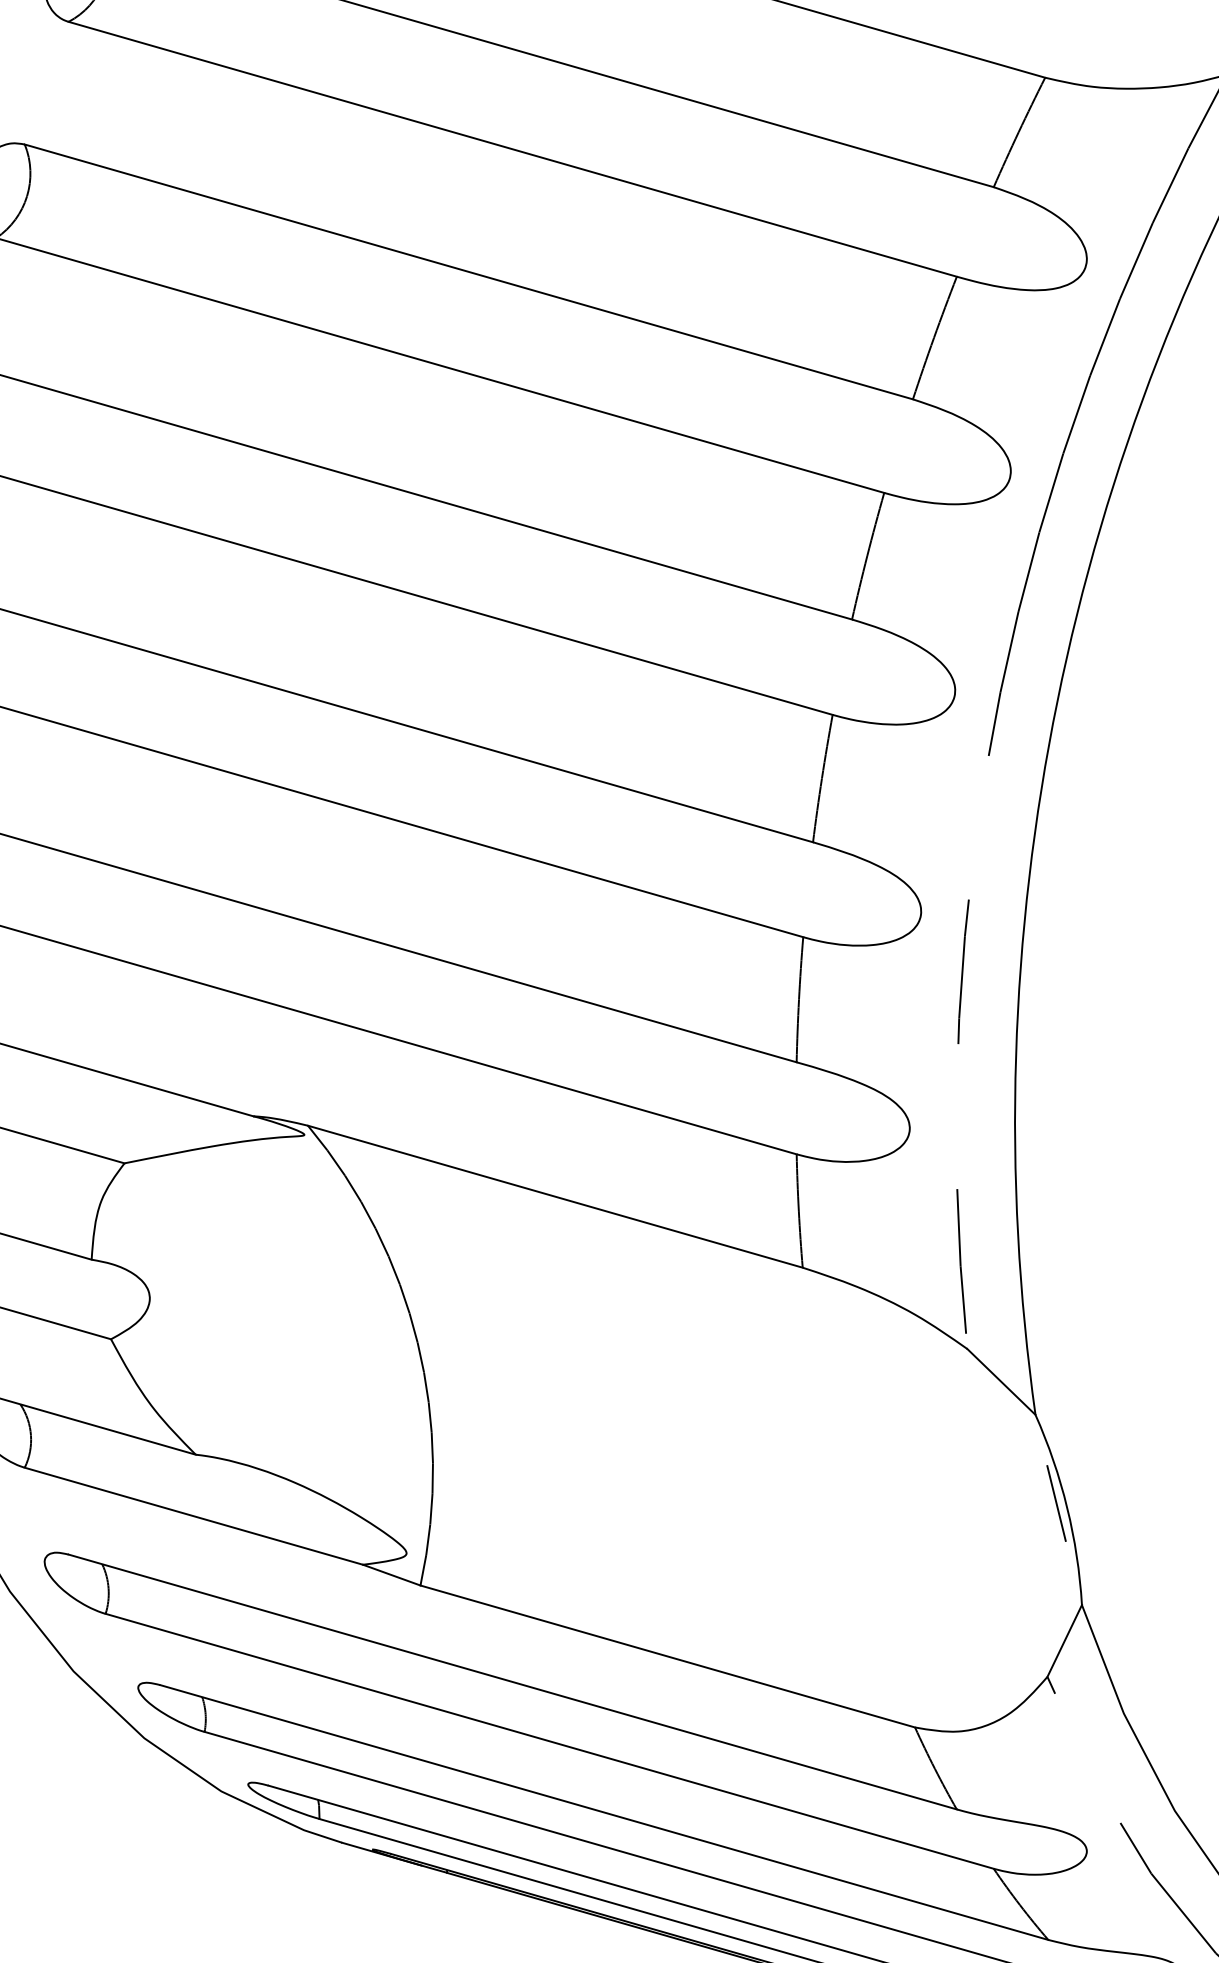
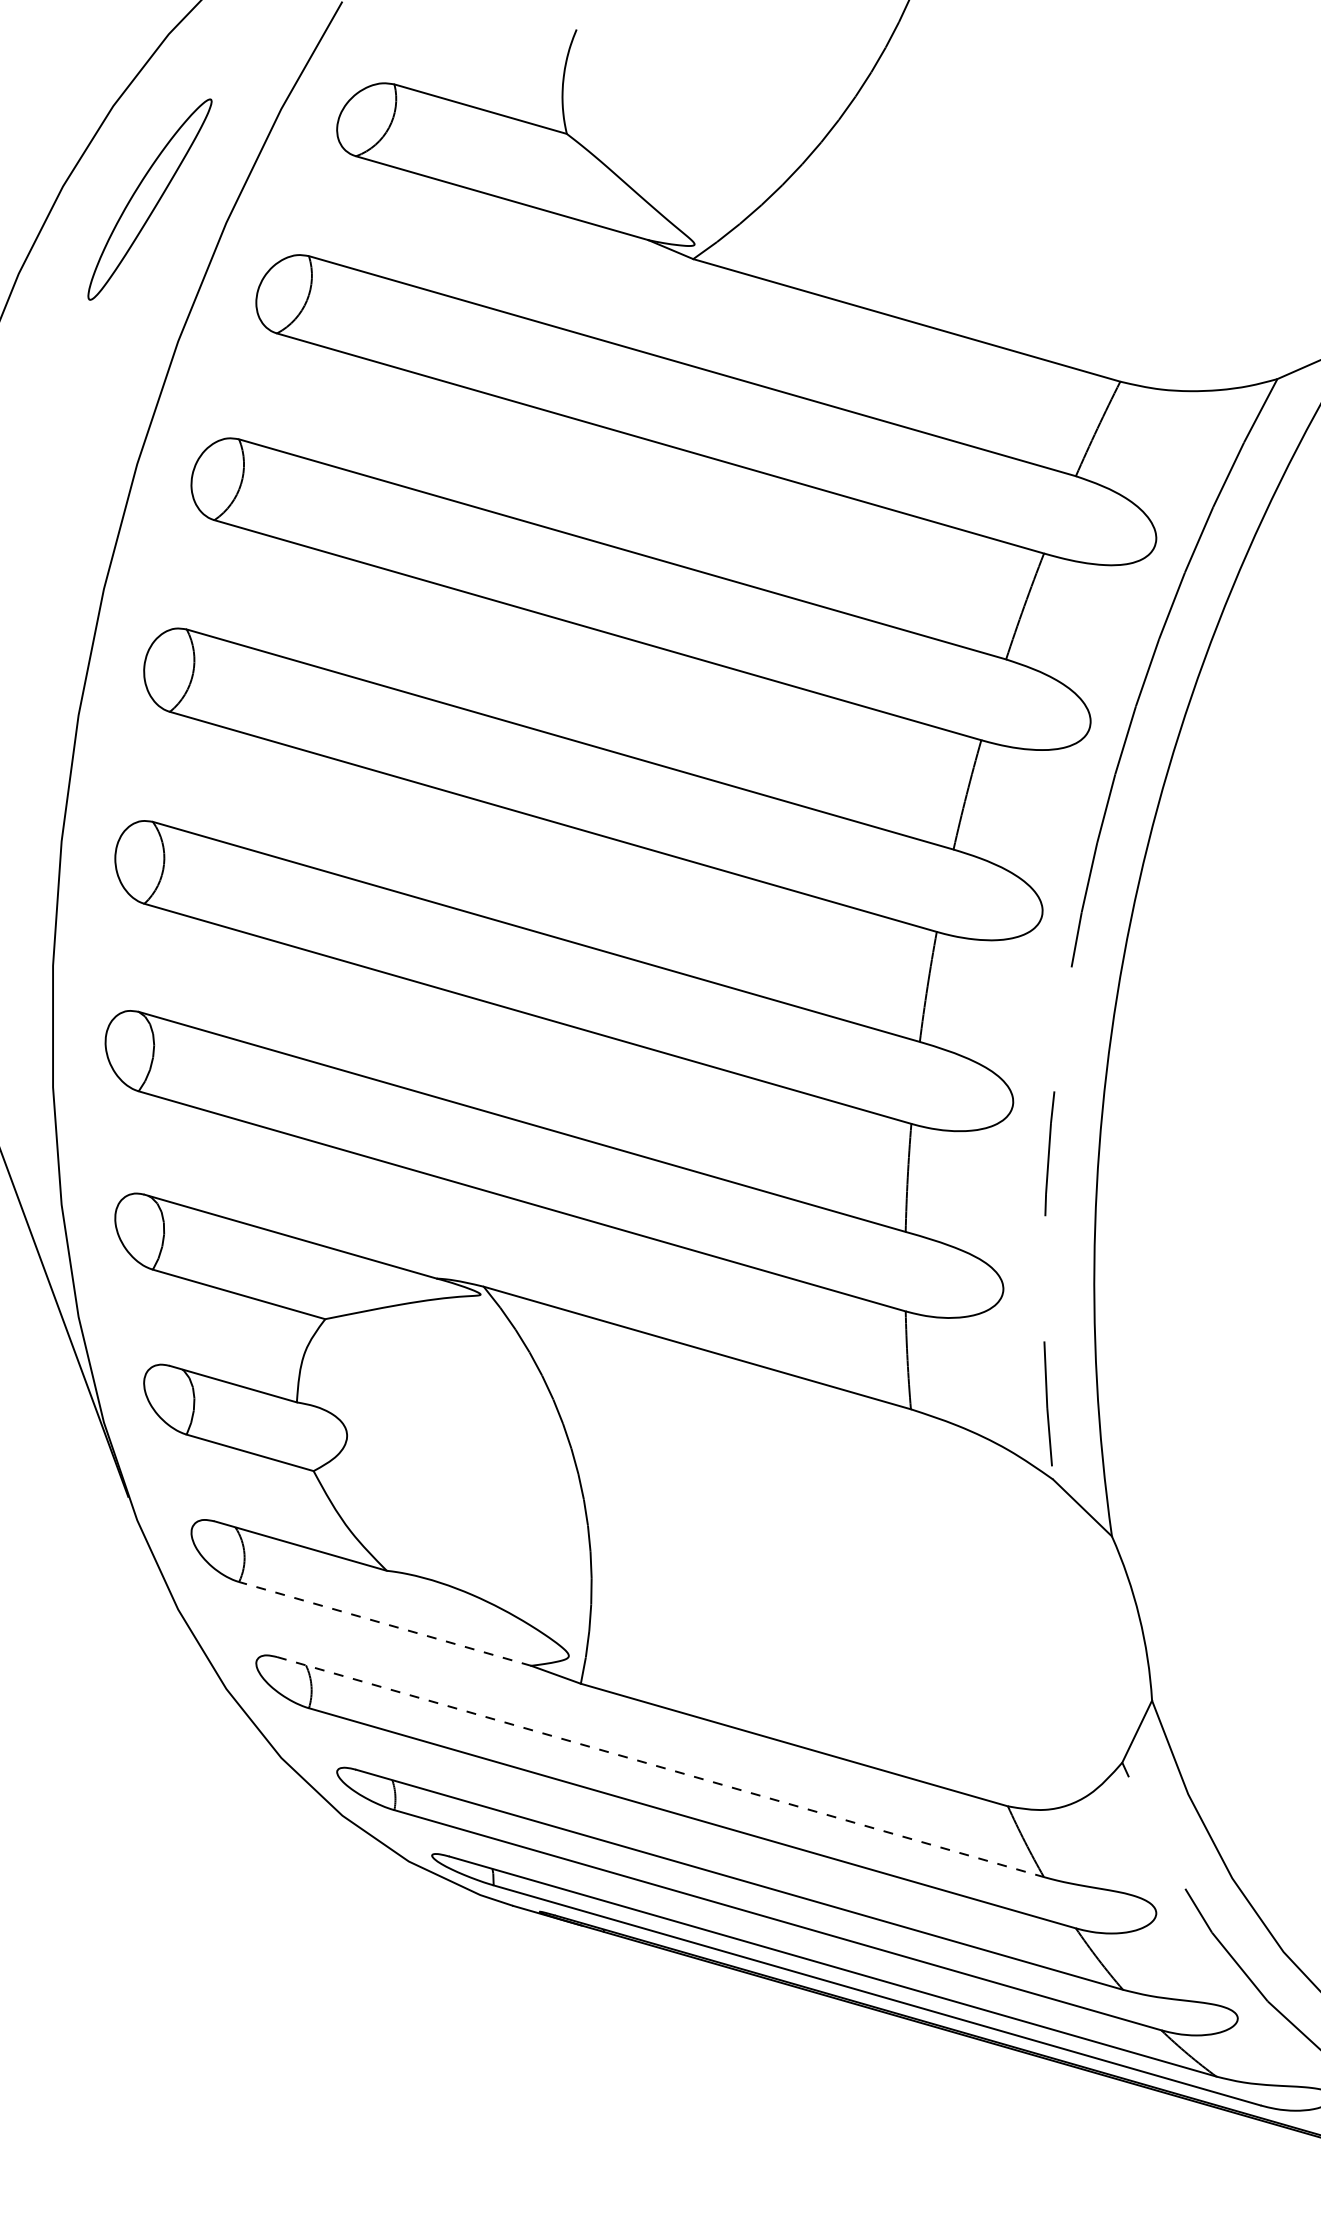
line: (1056, 1503) -> (1130, 1612), removed
line: (194, 1515) -> (385, 1623), solid -> dashed
line: (512, 1682) -> (660, 1767), solid -> dashed

